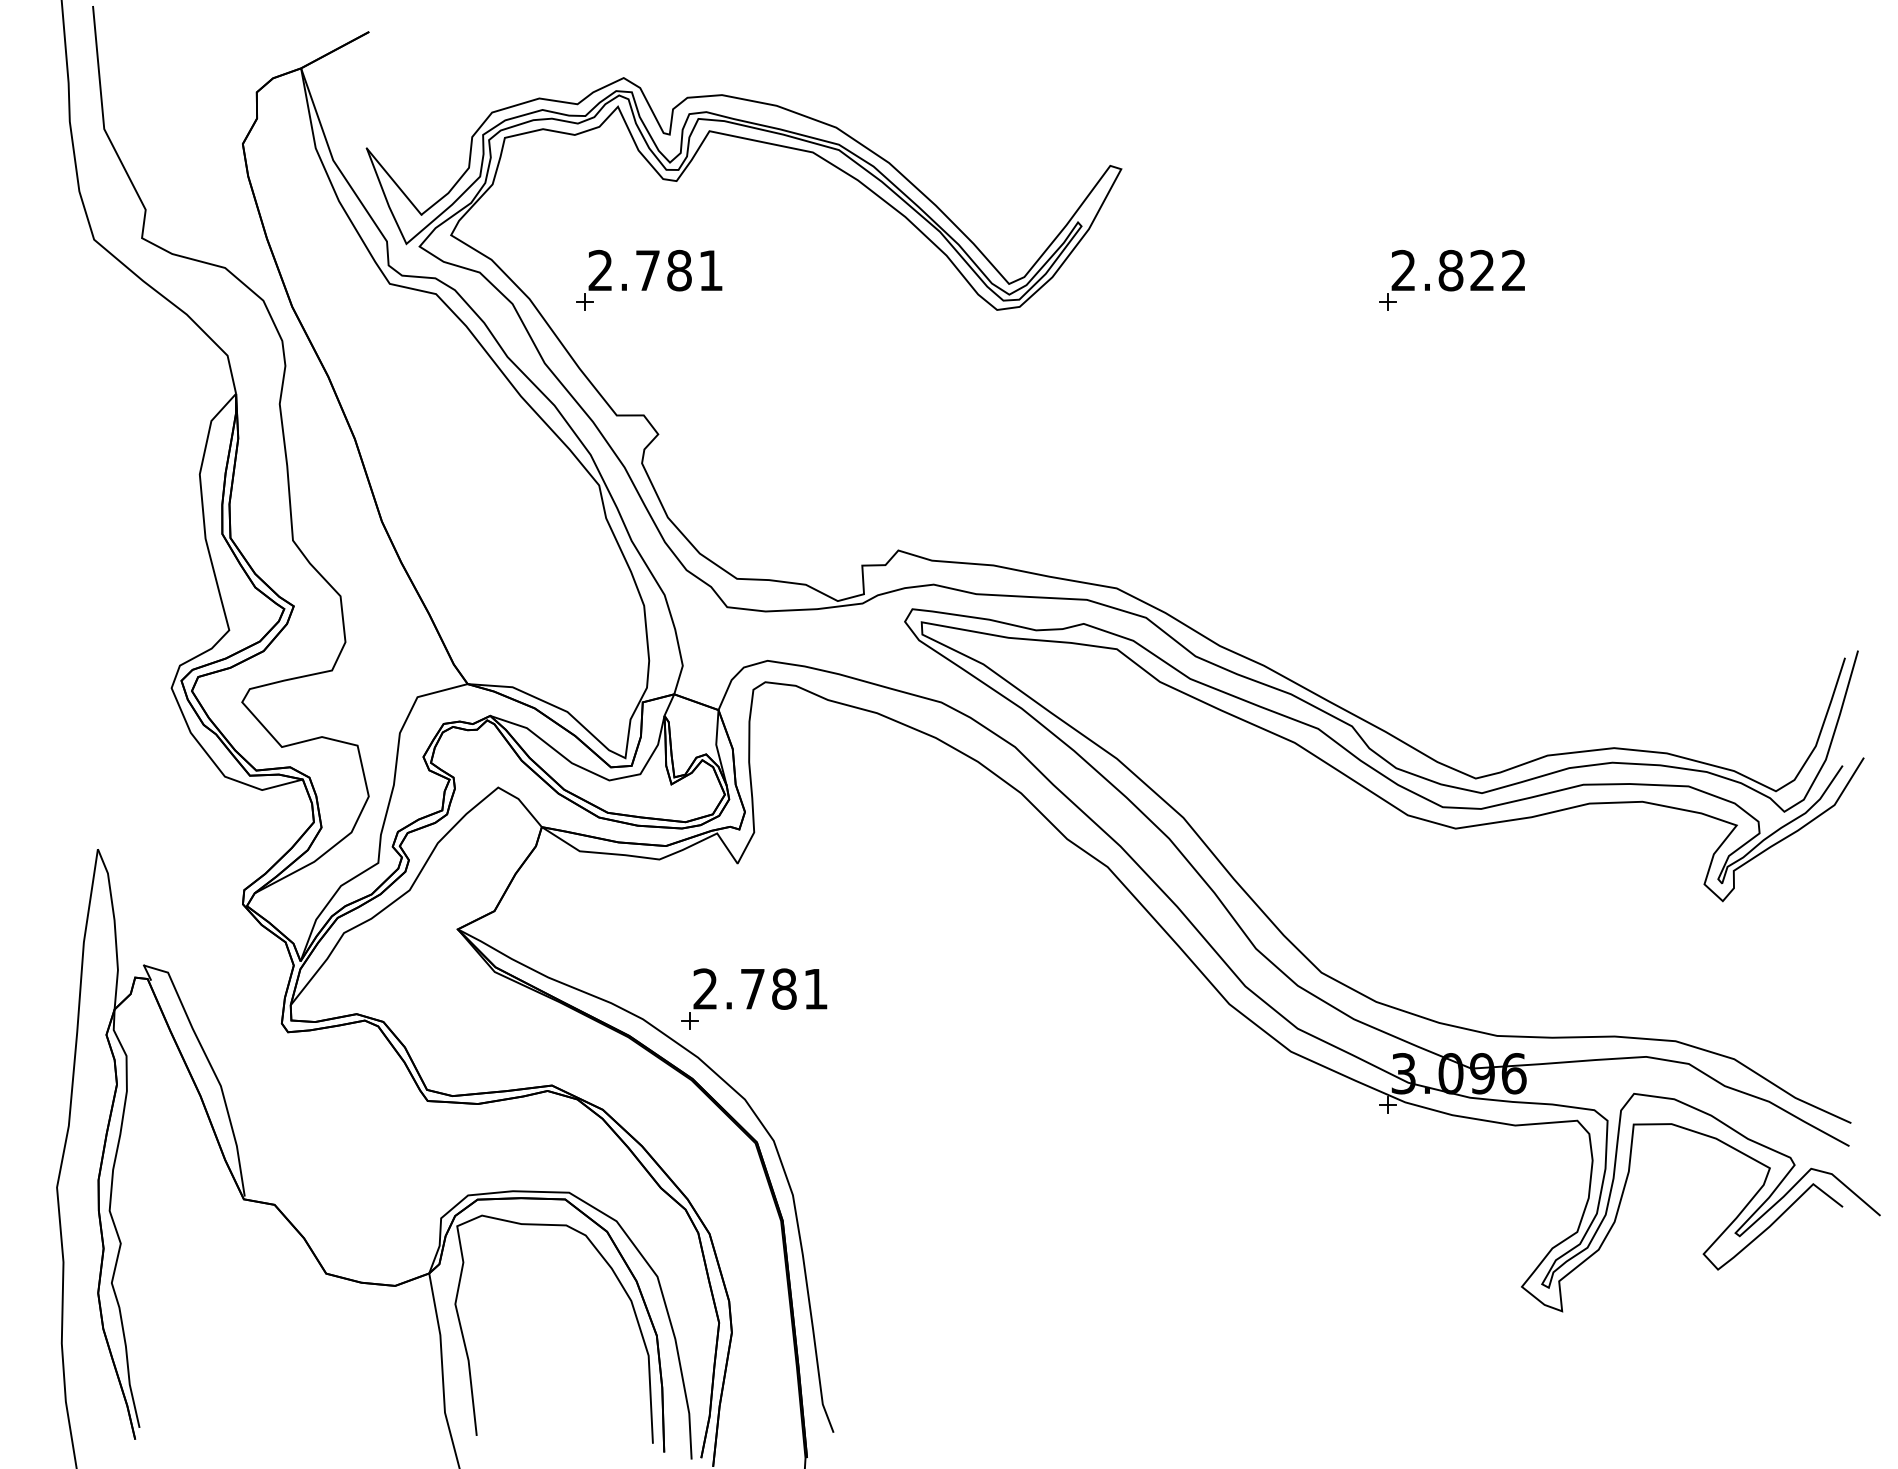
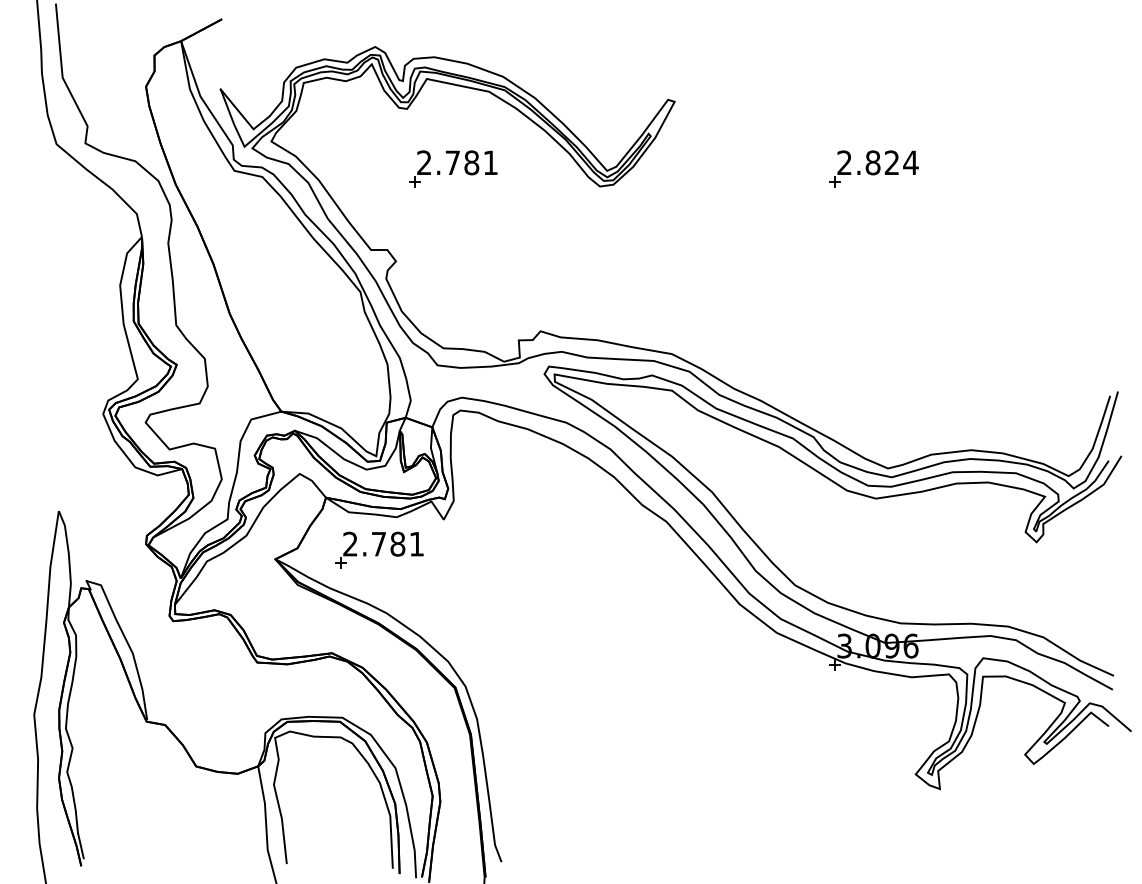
text: (1513, 270) -> (910, 162), 2.822 -> 2.824
part: (649, 279) -> (453, 168), moved
part: (753, 997) -> (379, 549), moved

